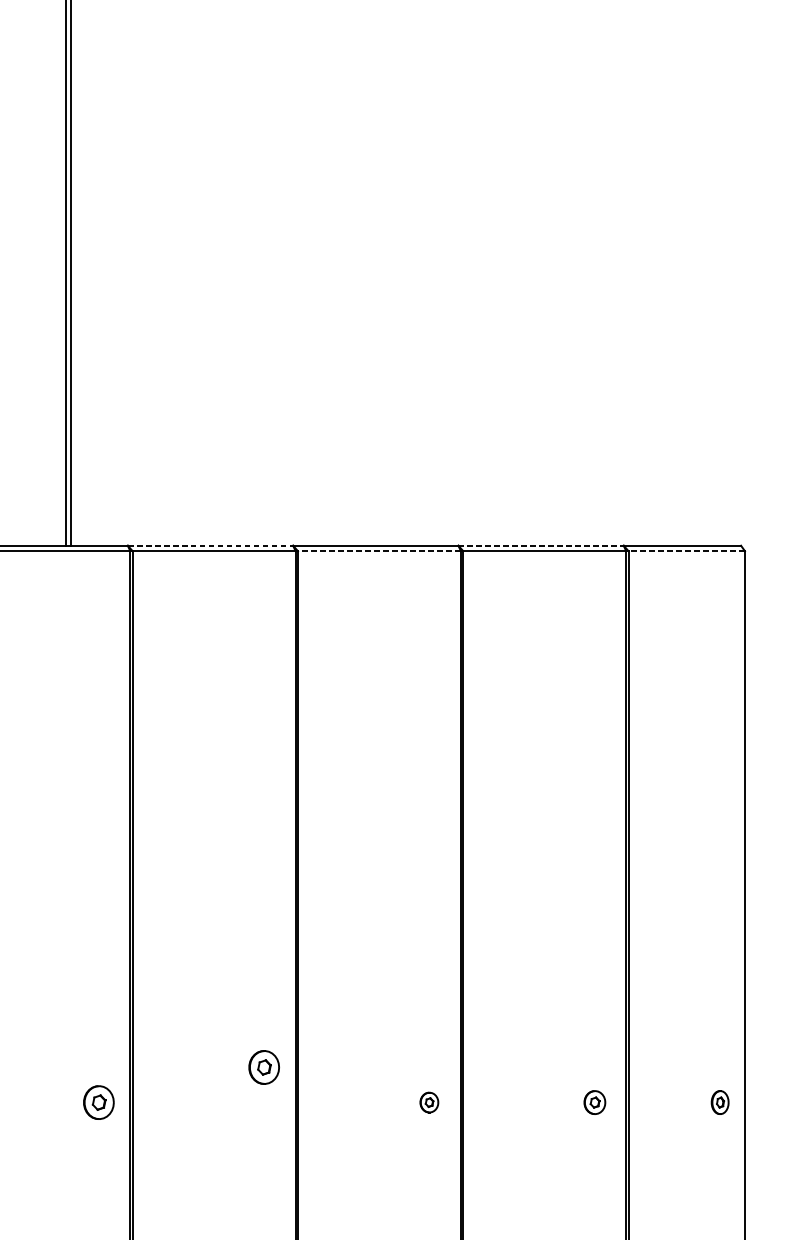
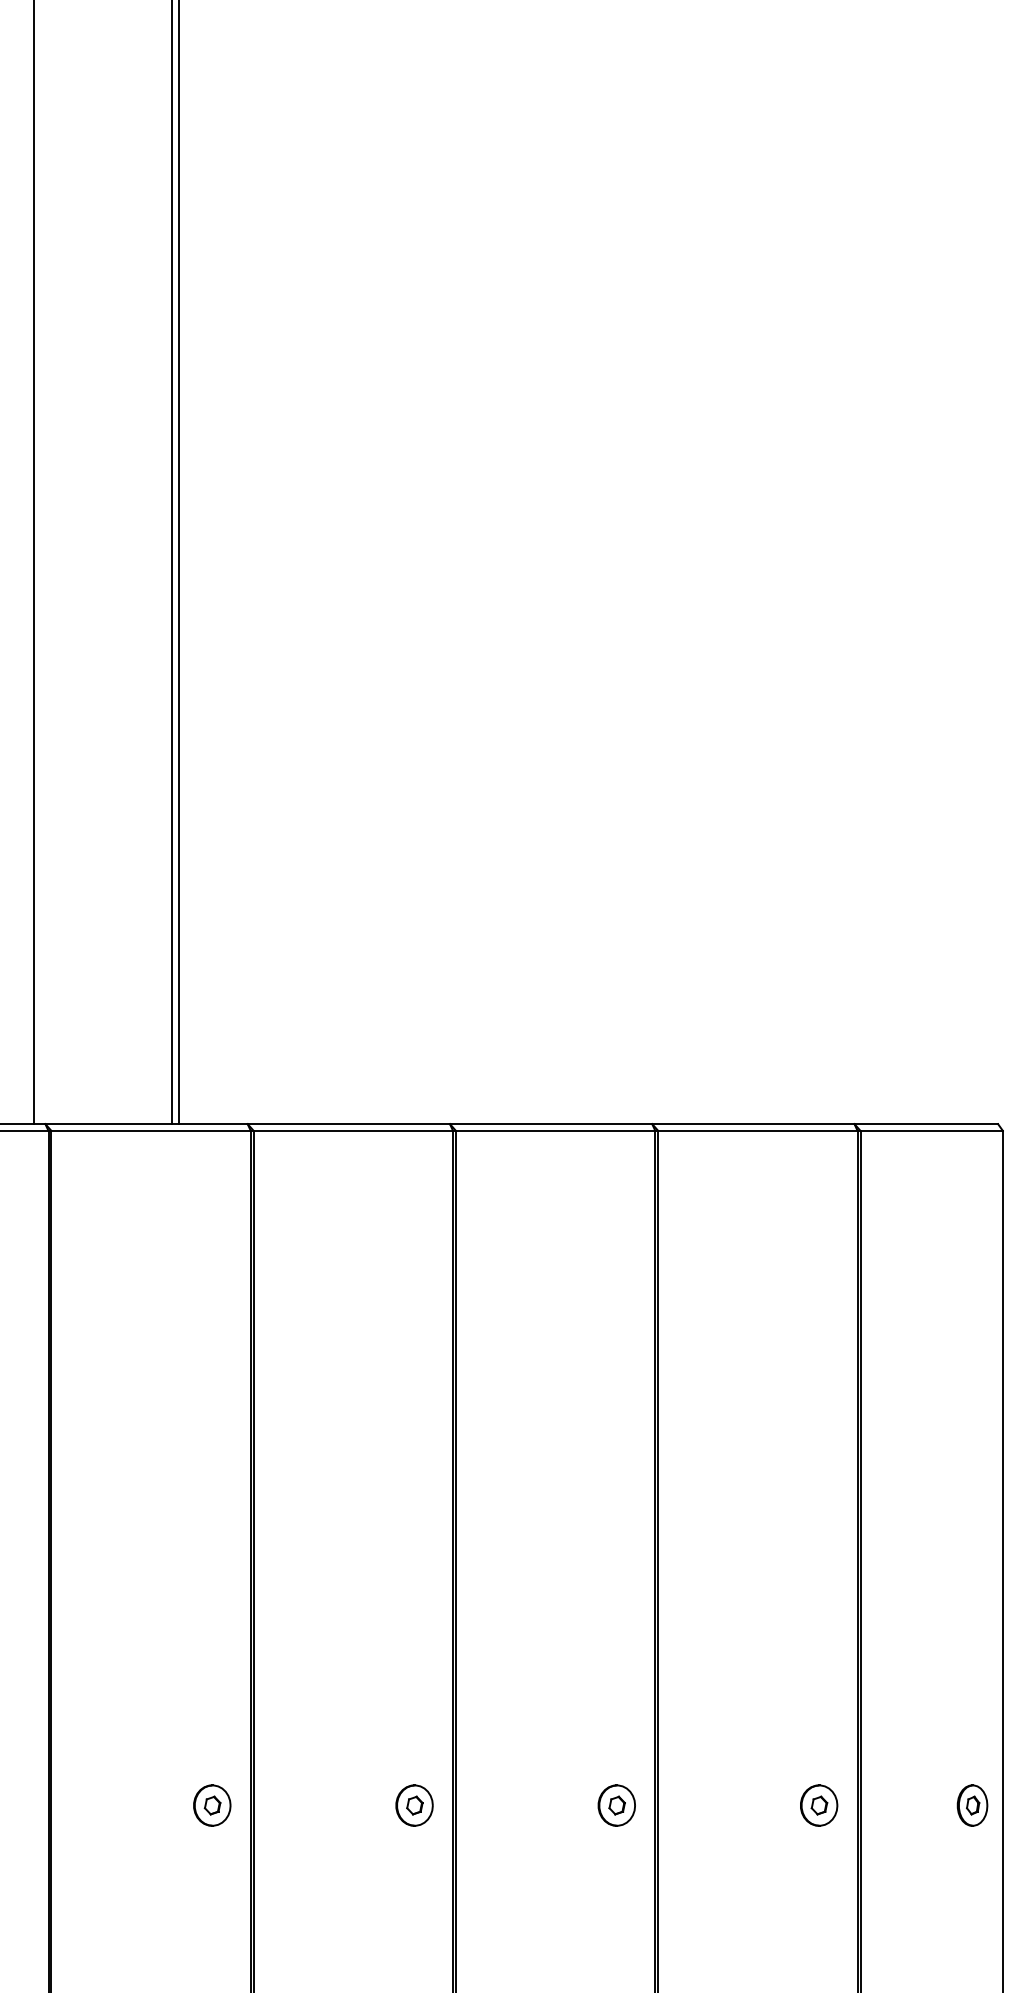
line: (211, 546) -> (349, 1124), dashed -> solid
line: (541, 546) -> (753, 1124), dashed -> solid
line: (379, 550) -> (555, 1130), dashed -> solid
line: (686, 550) -> (931, 1130), dashed -> solid
part: (264, 1067) -> (414, 1805), moved
part: (429, 1102) -> (616, 1805), size x1.67
part: (595, 1102) -> (819, 1805), size x1.43
part: (720, 1102) -> (972, 1805), size x1.43

